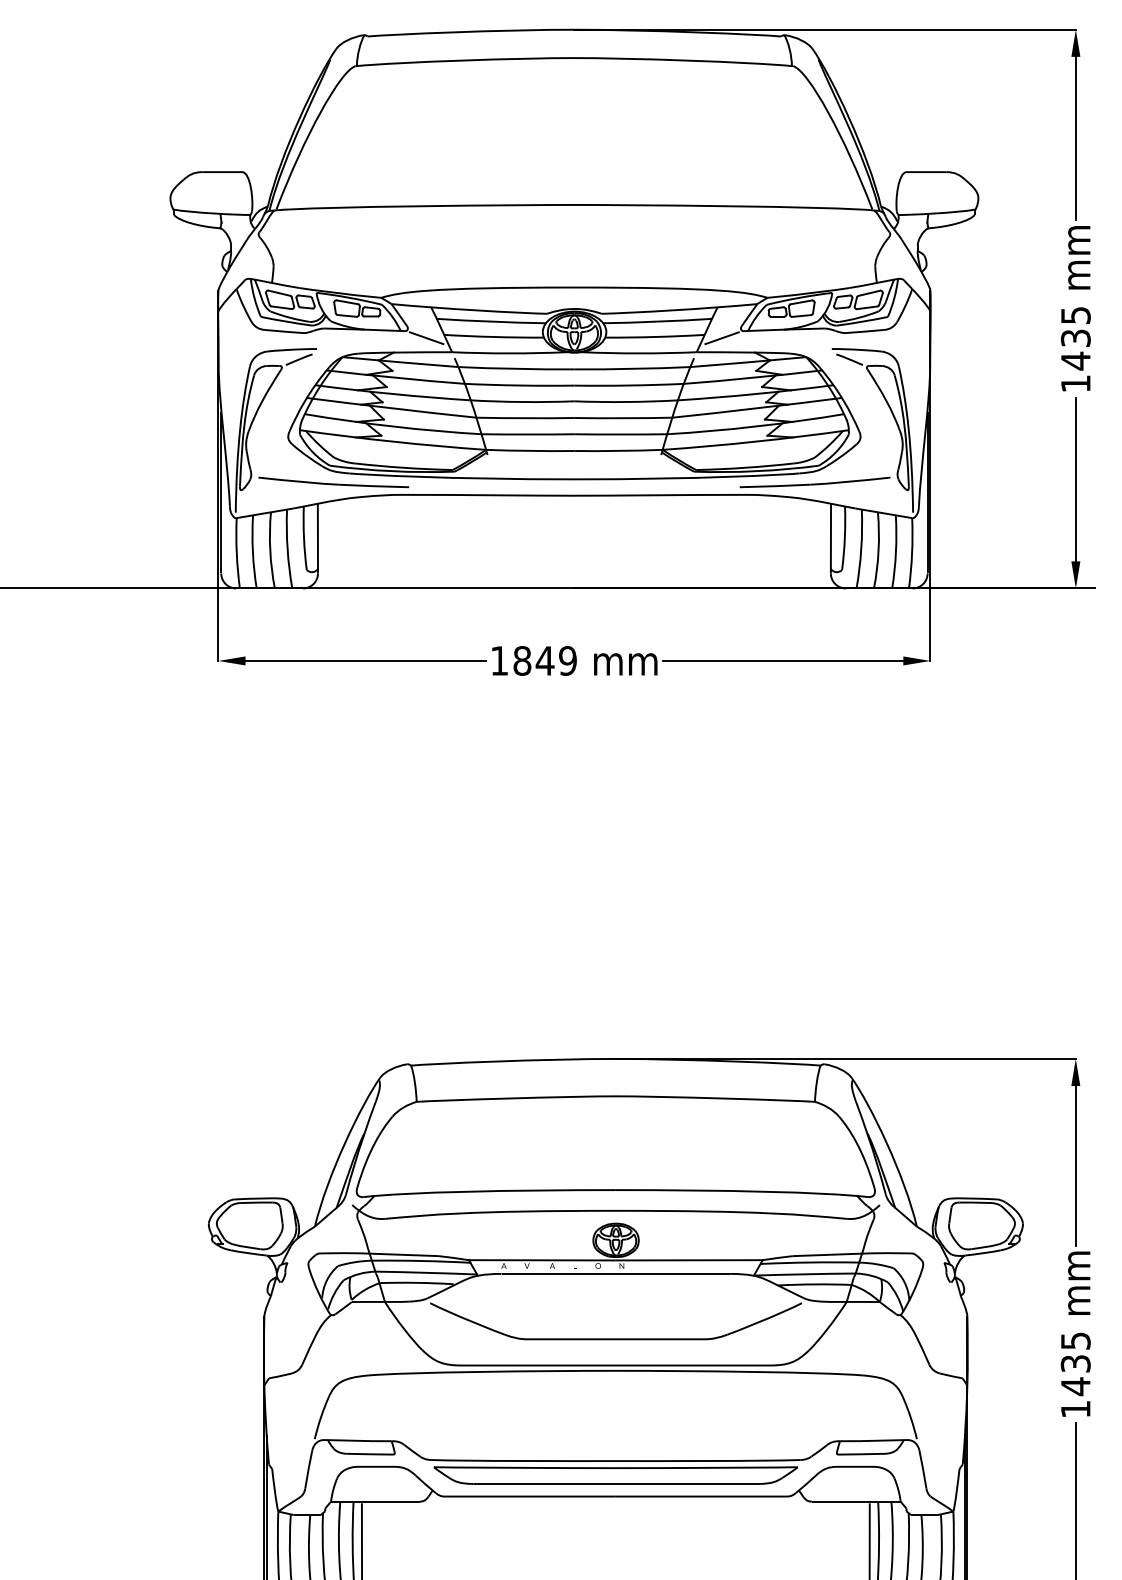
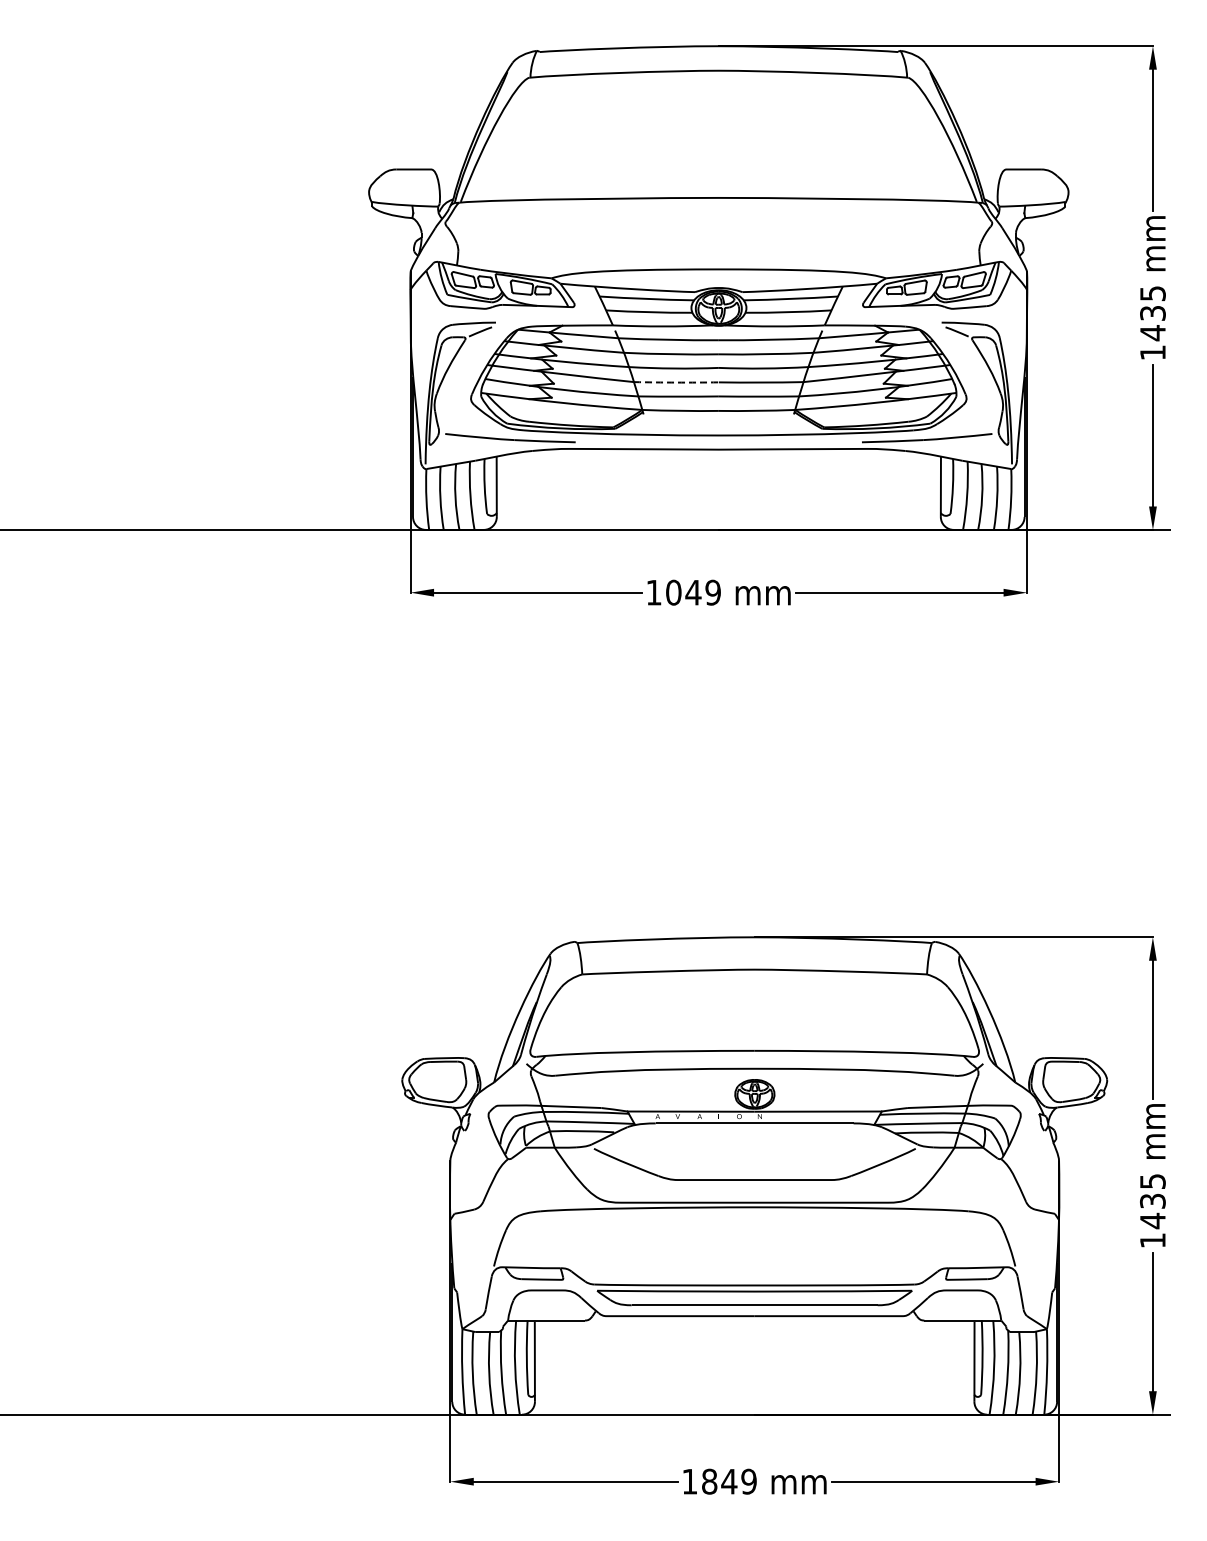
line: (426, 338) -> (590, 313), removed
line: (721, 338) -> (846, 313), removed
arc: (525, 418) -> (676, 382), solid -> dashed
text: (522, 660) -> (673, 592), 1849 -> 1049

